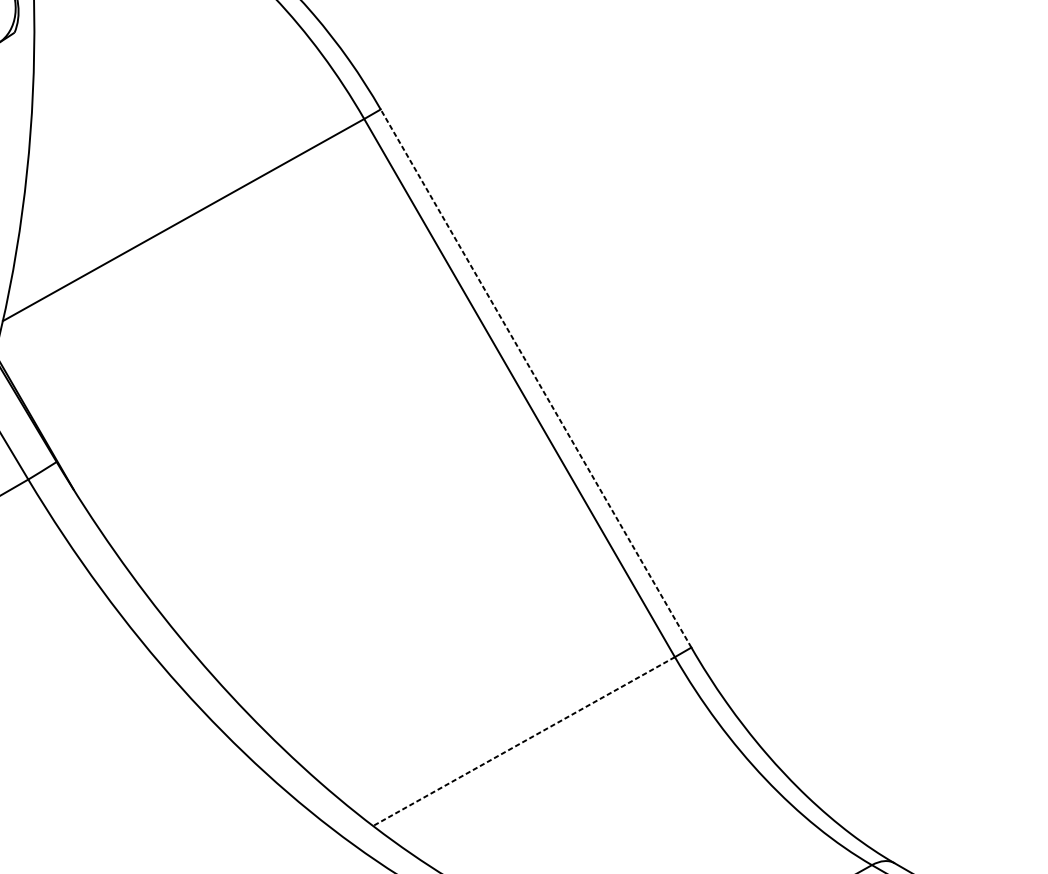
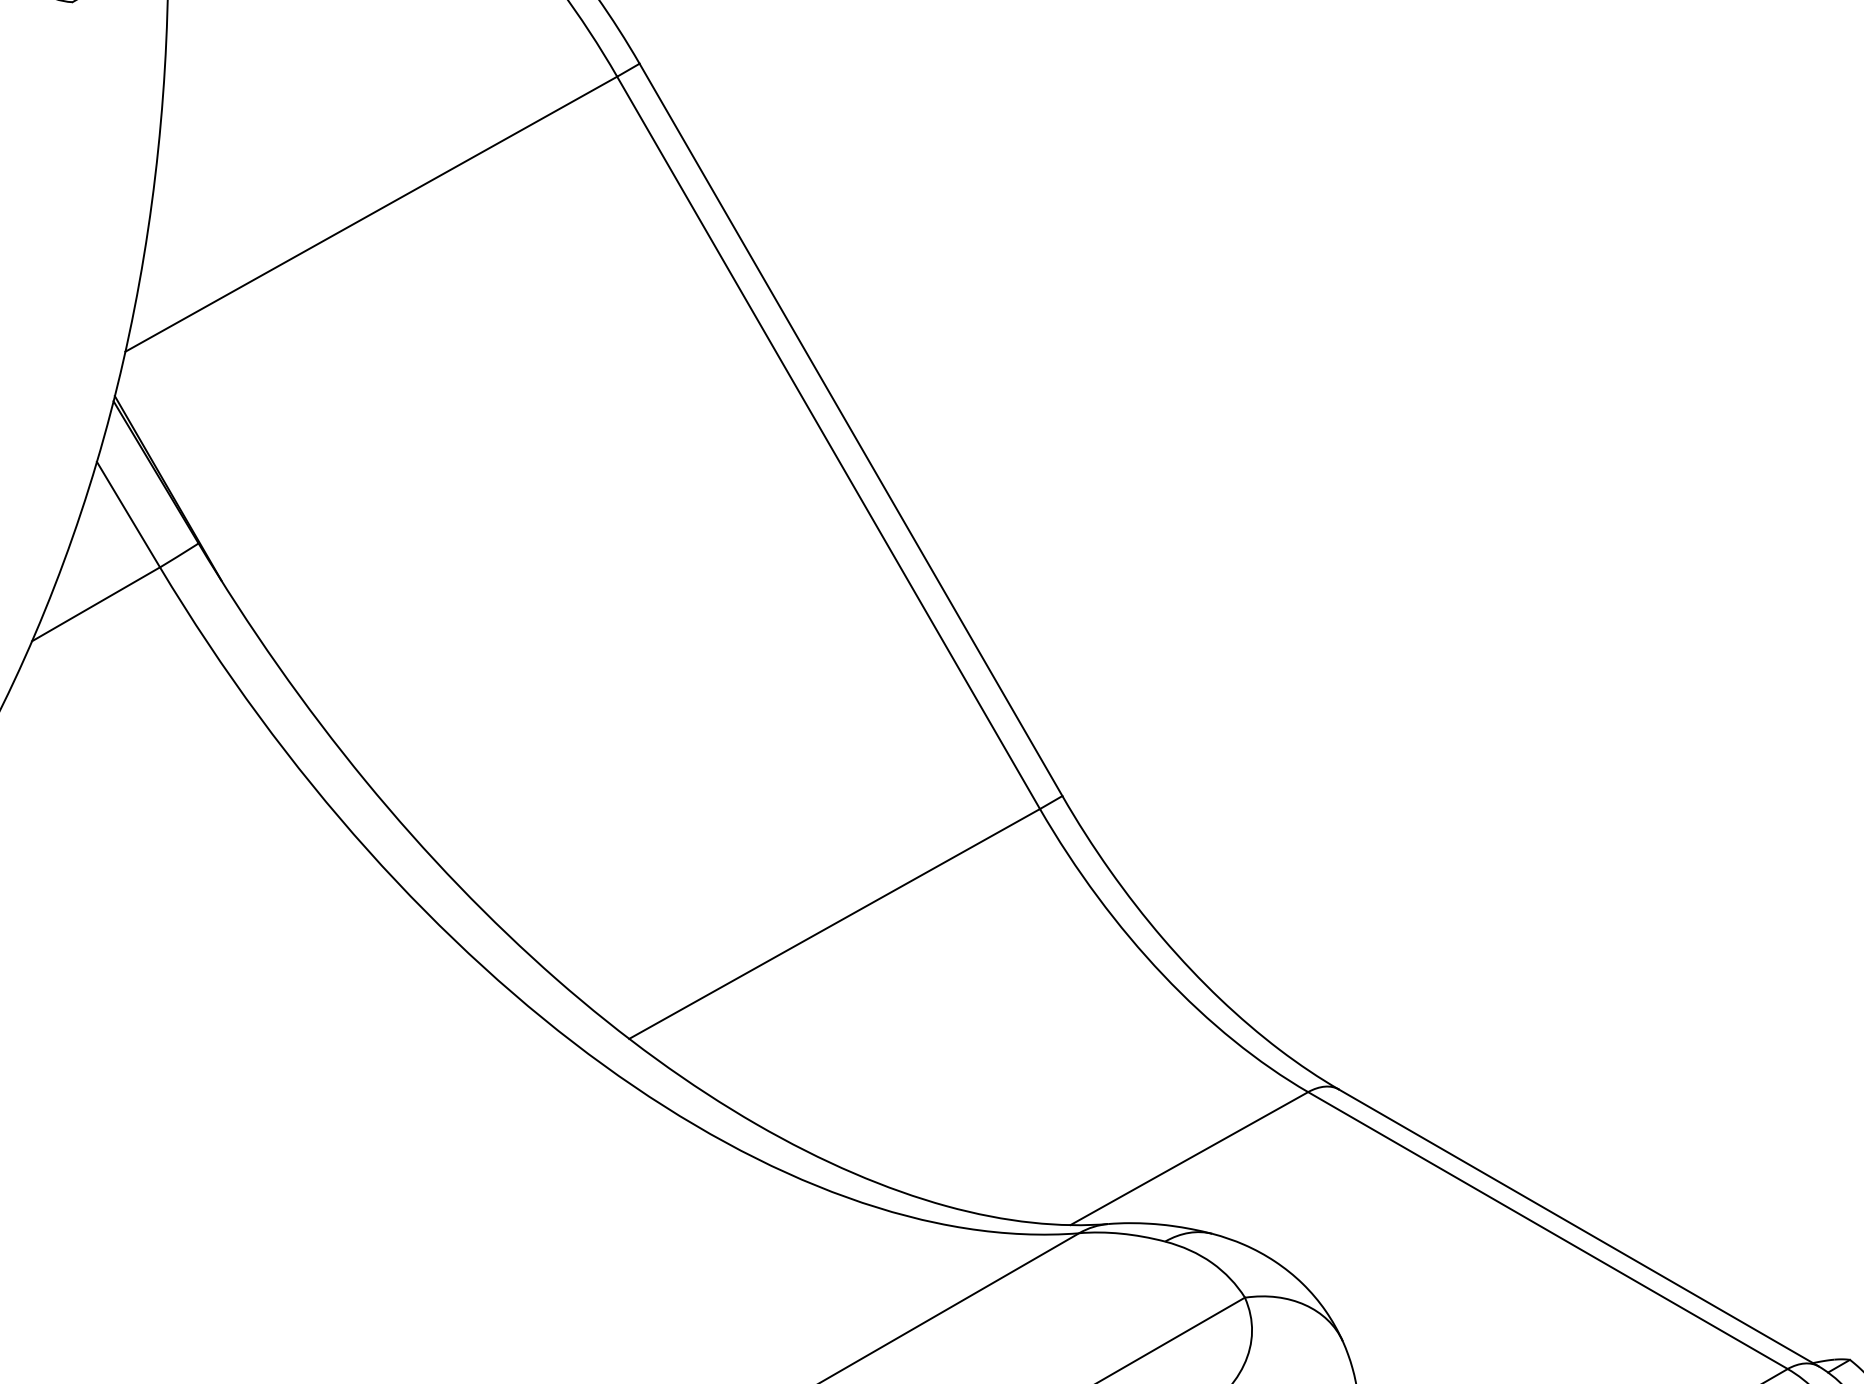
line: (536, 378) -> (851, 429), dashed -> solid
line: (523, 741) -> (834, 924), dashed -> solid

